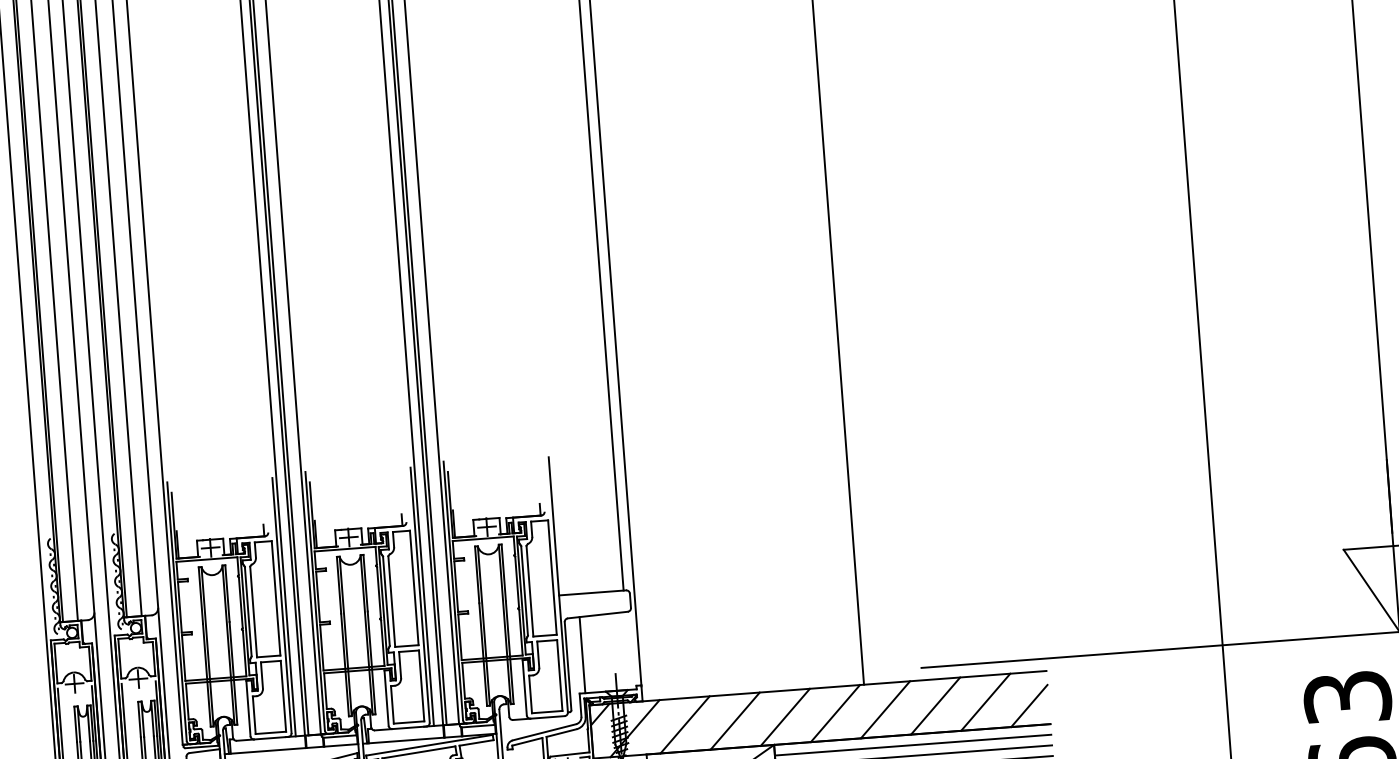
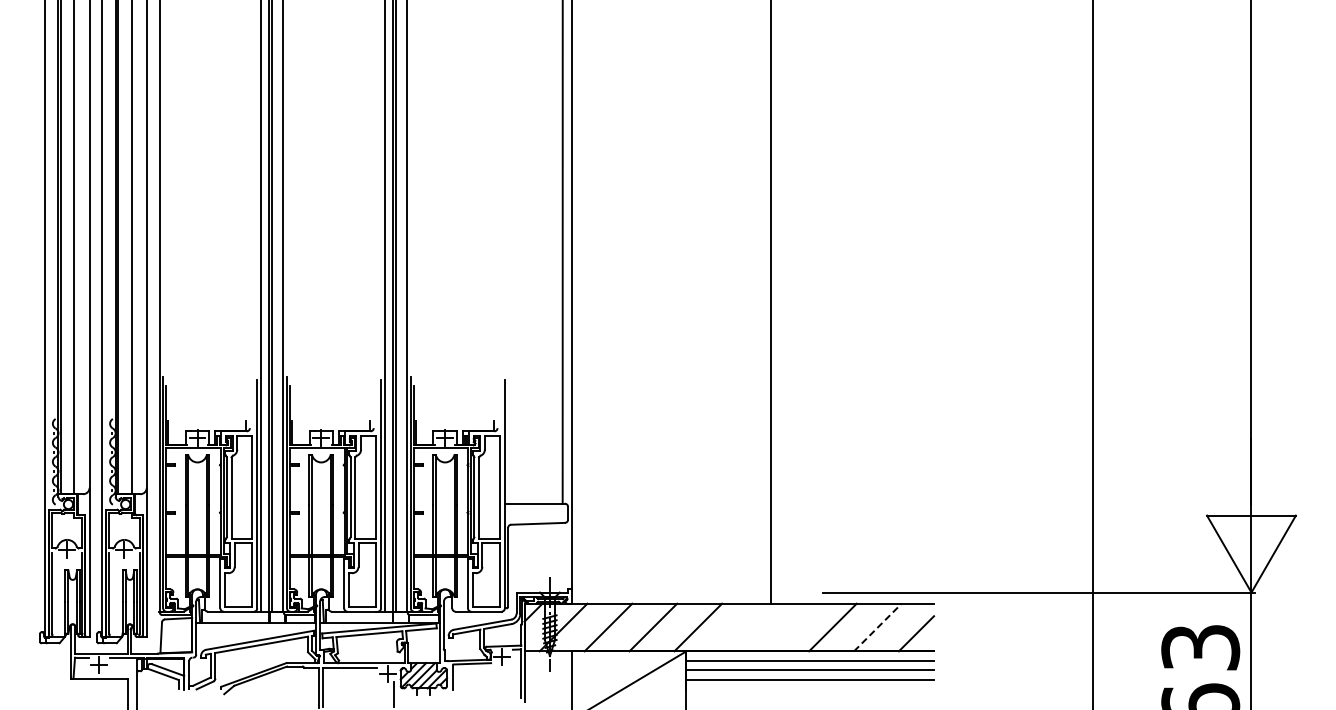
line: (582, 655) -> (521, 558), removed
line: (985, 702) -> (877, 627), solid -> dashed
line: (884, 709) -> (787, 627), removed
line: (834, 713) -> (742, 627), removed

